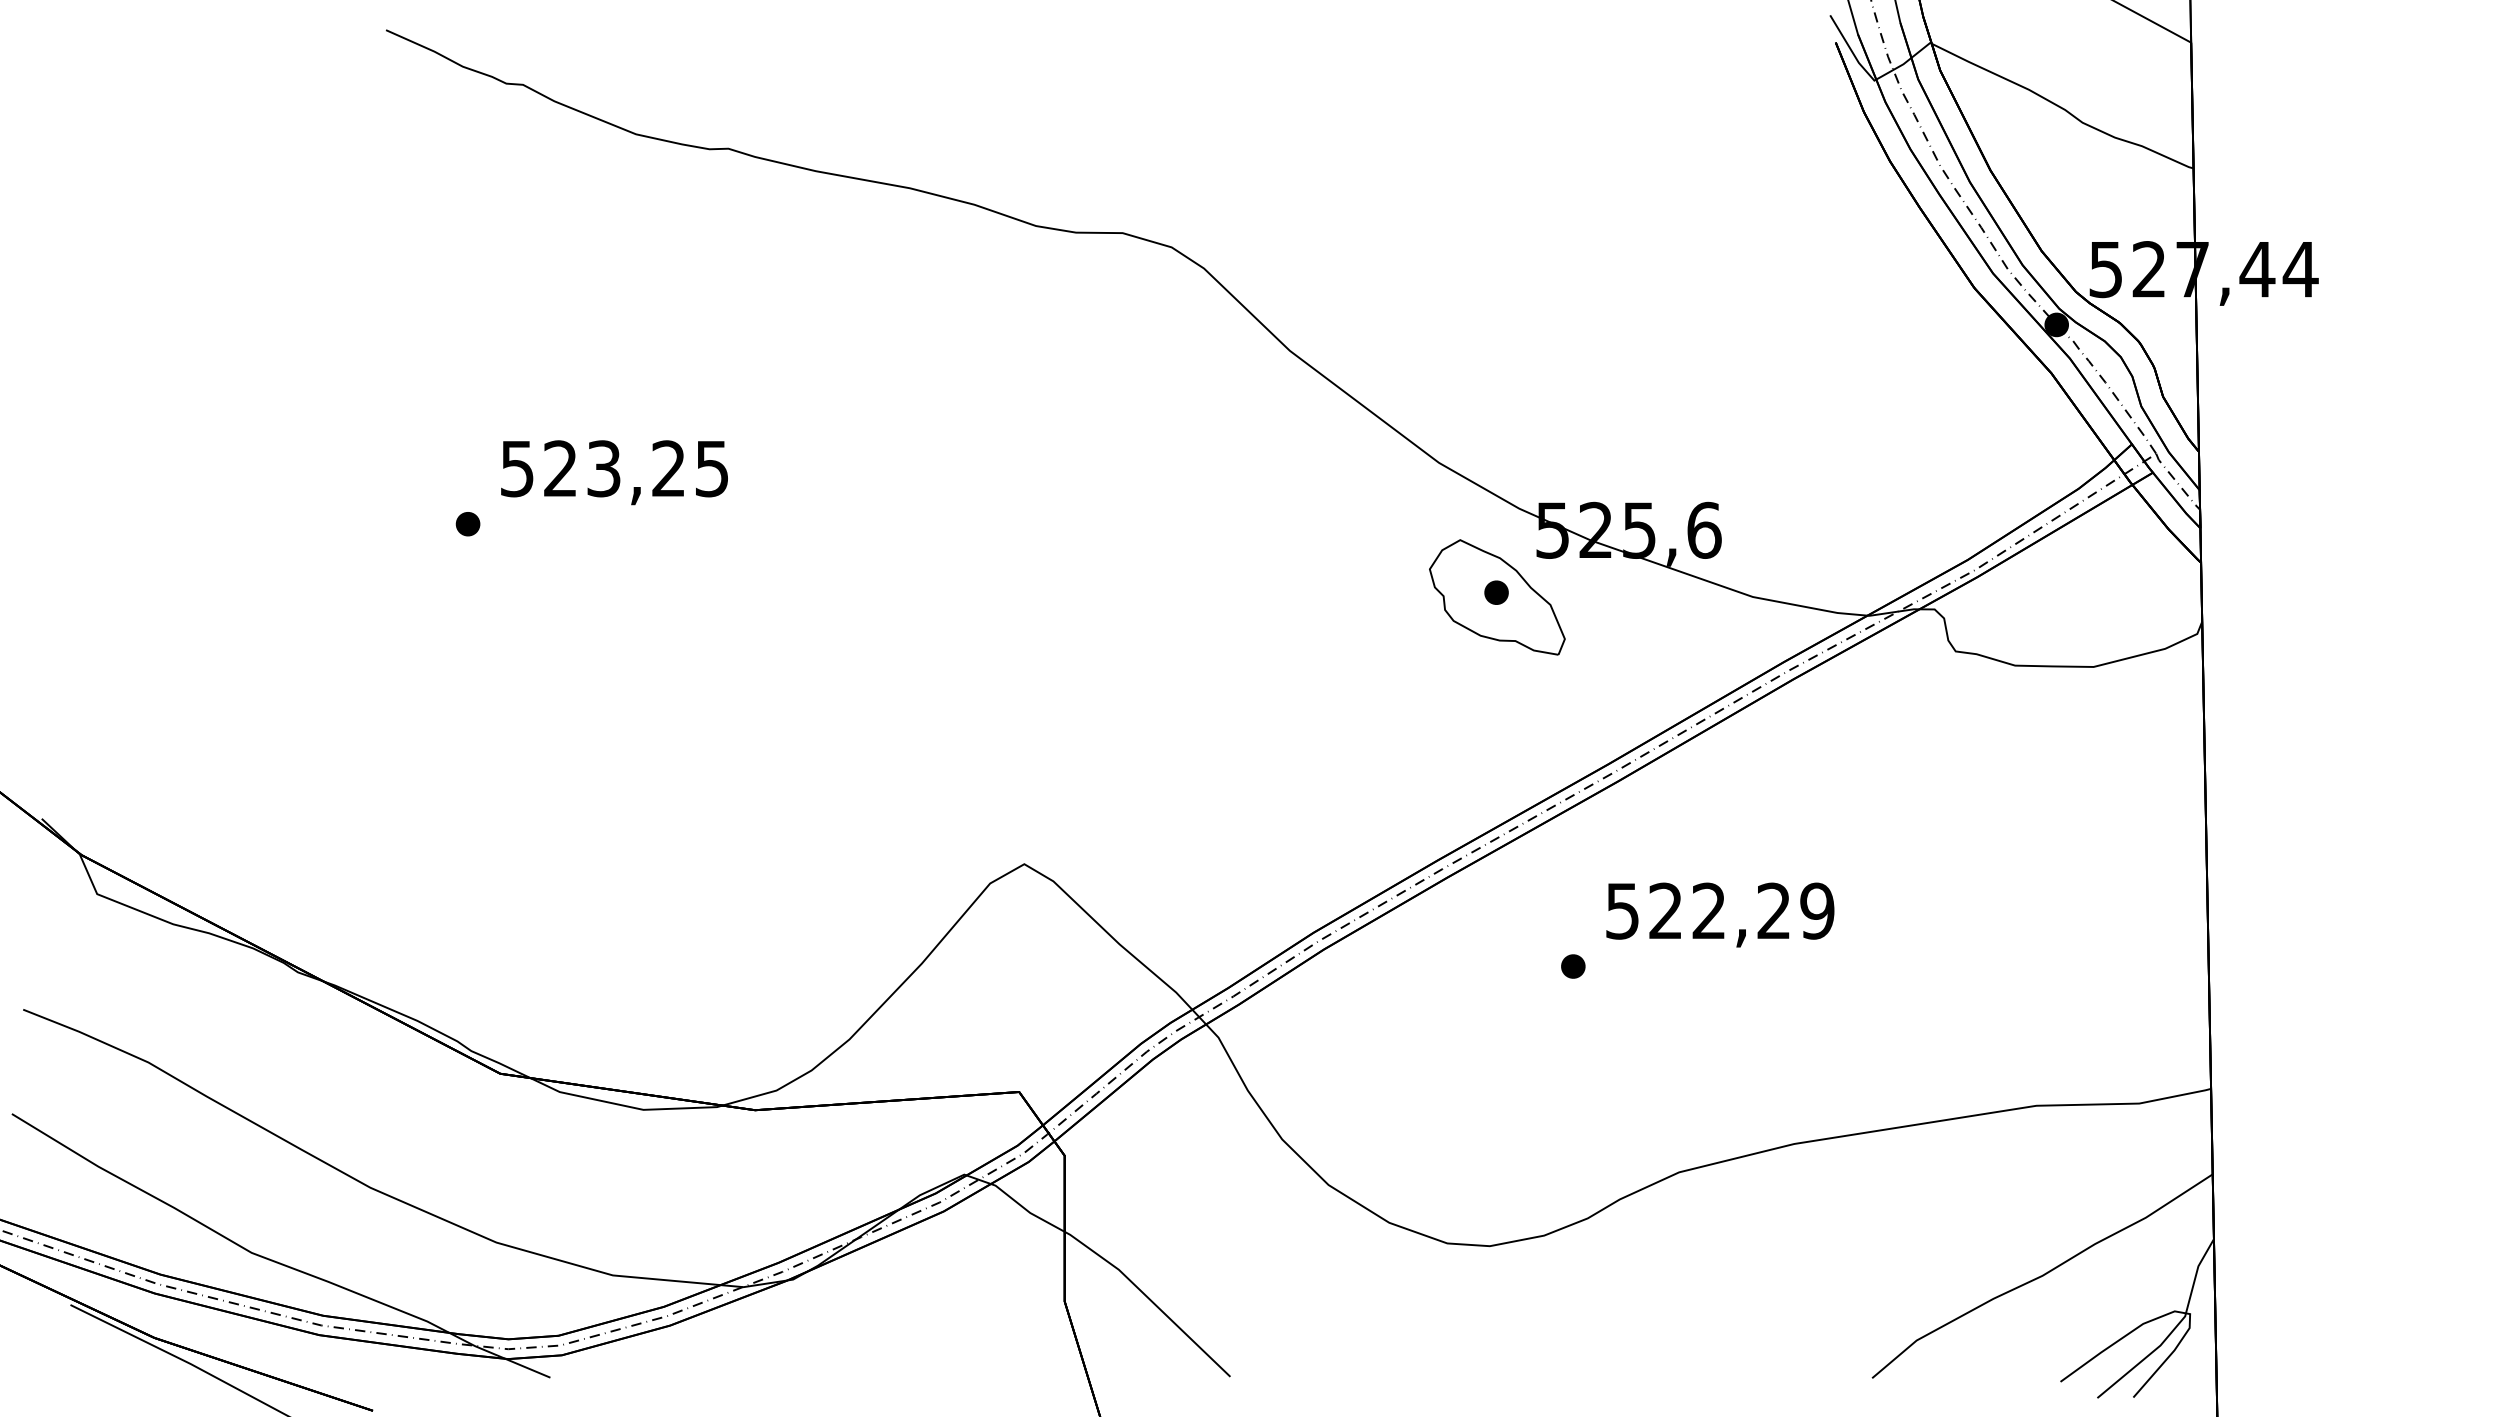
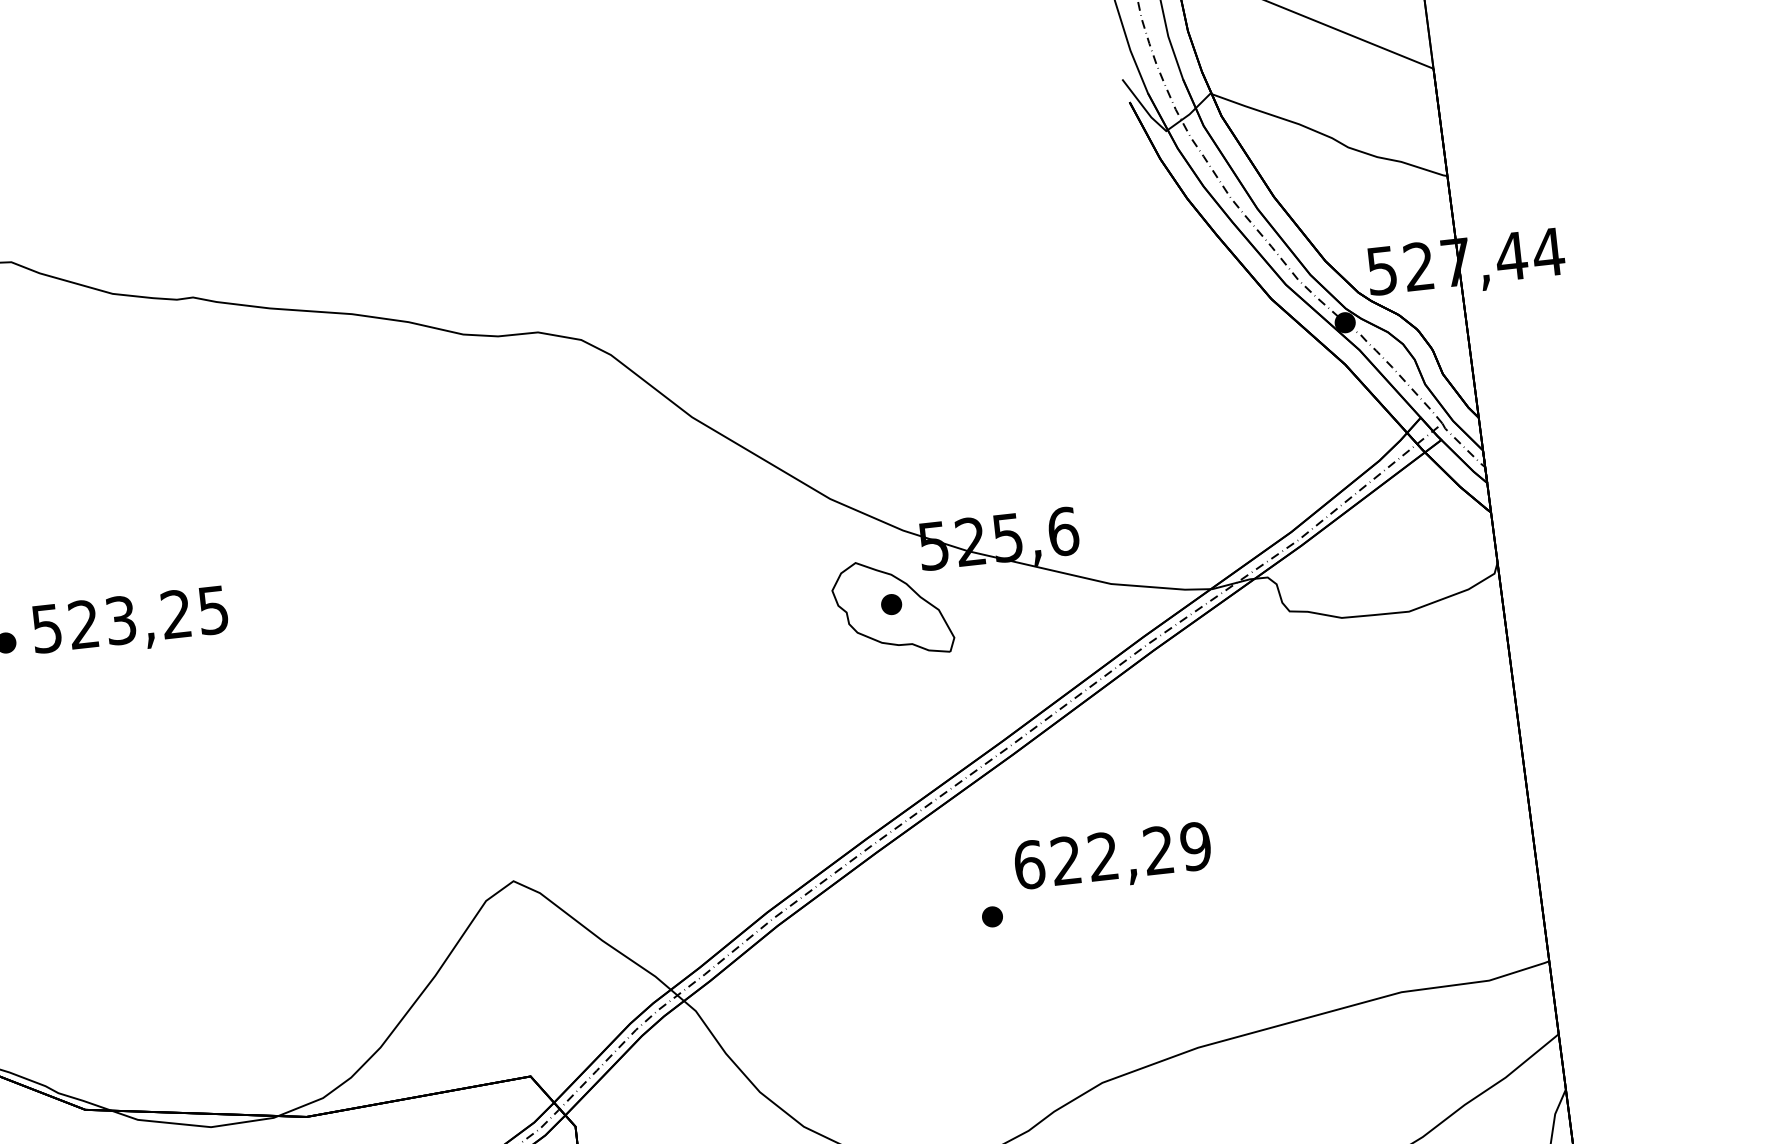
text: (614, 472) -> (130, 622), moved
text: (1623, 910) -> (1030, 864), 522,29 -> 622,29

